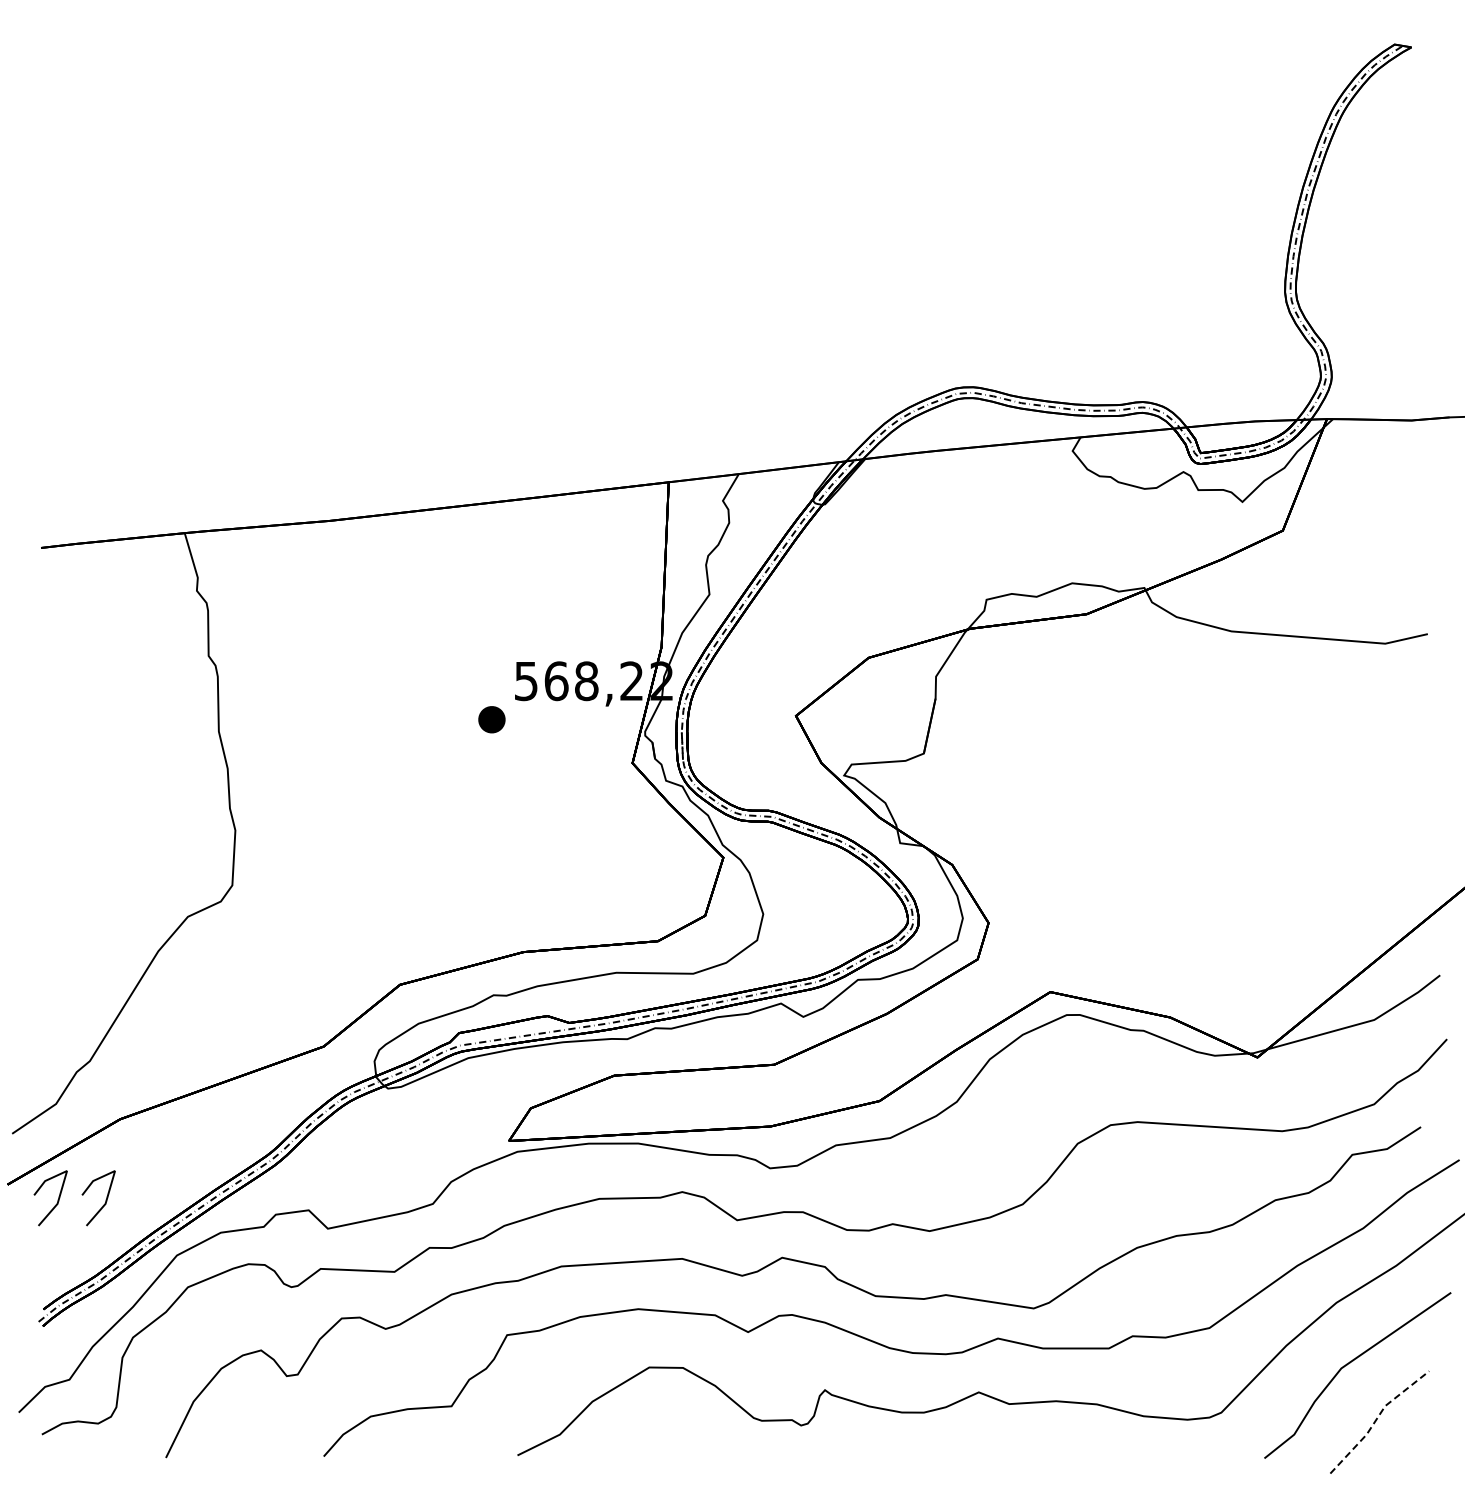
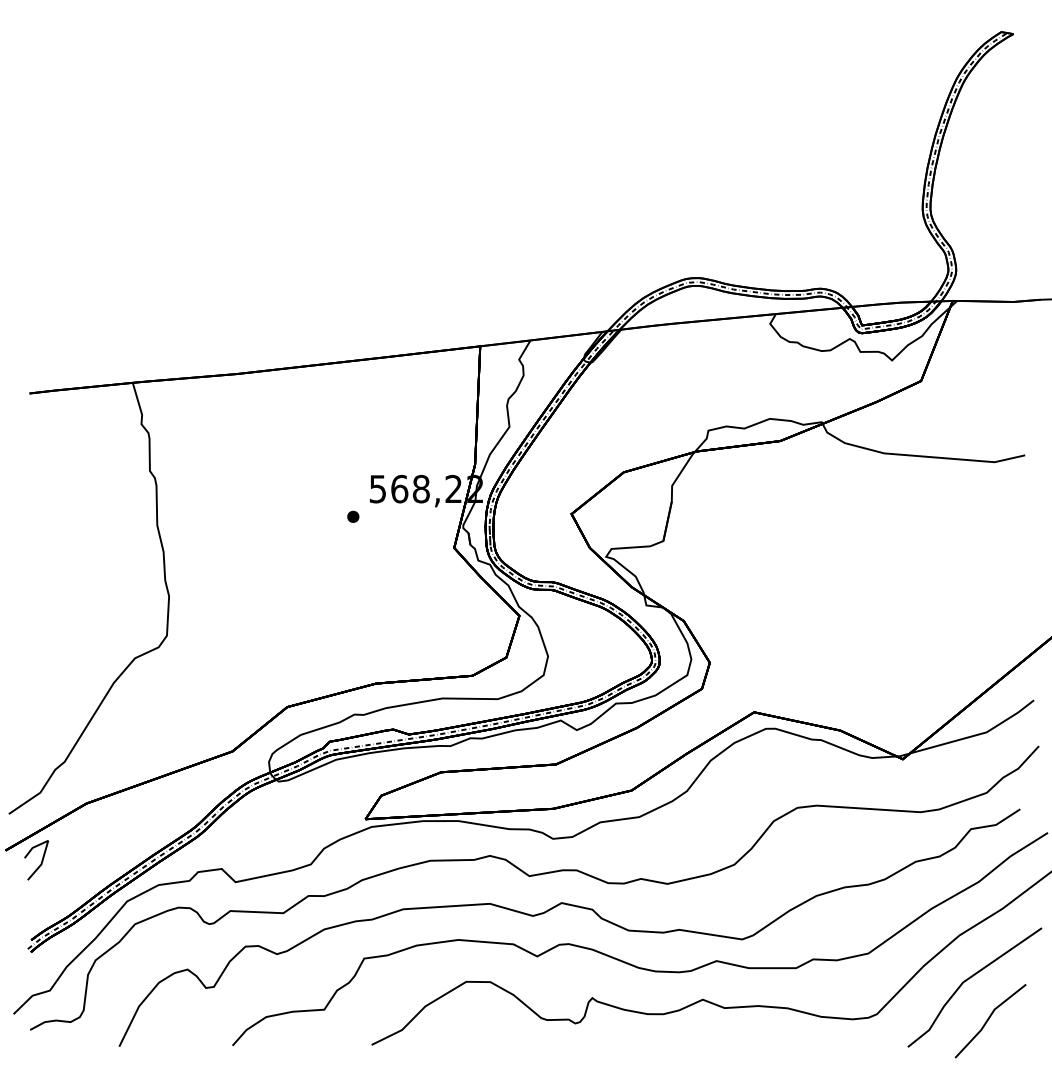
part: (491, 719) -> (352, 516), size x0.62
line: (105, 1199) -> (75, 861), removed
line: (1376, 1419) -> (988, 1019), dashed -> solid

